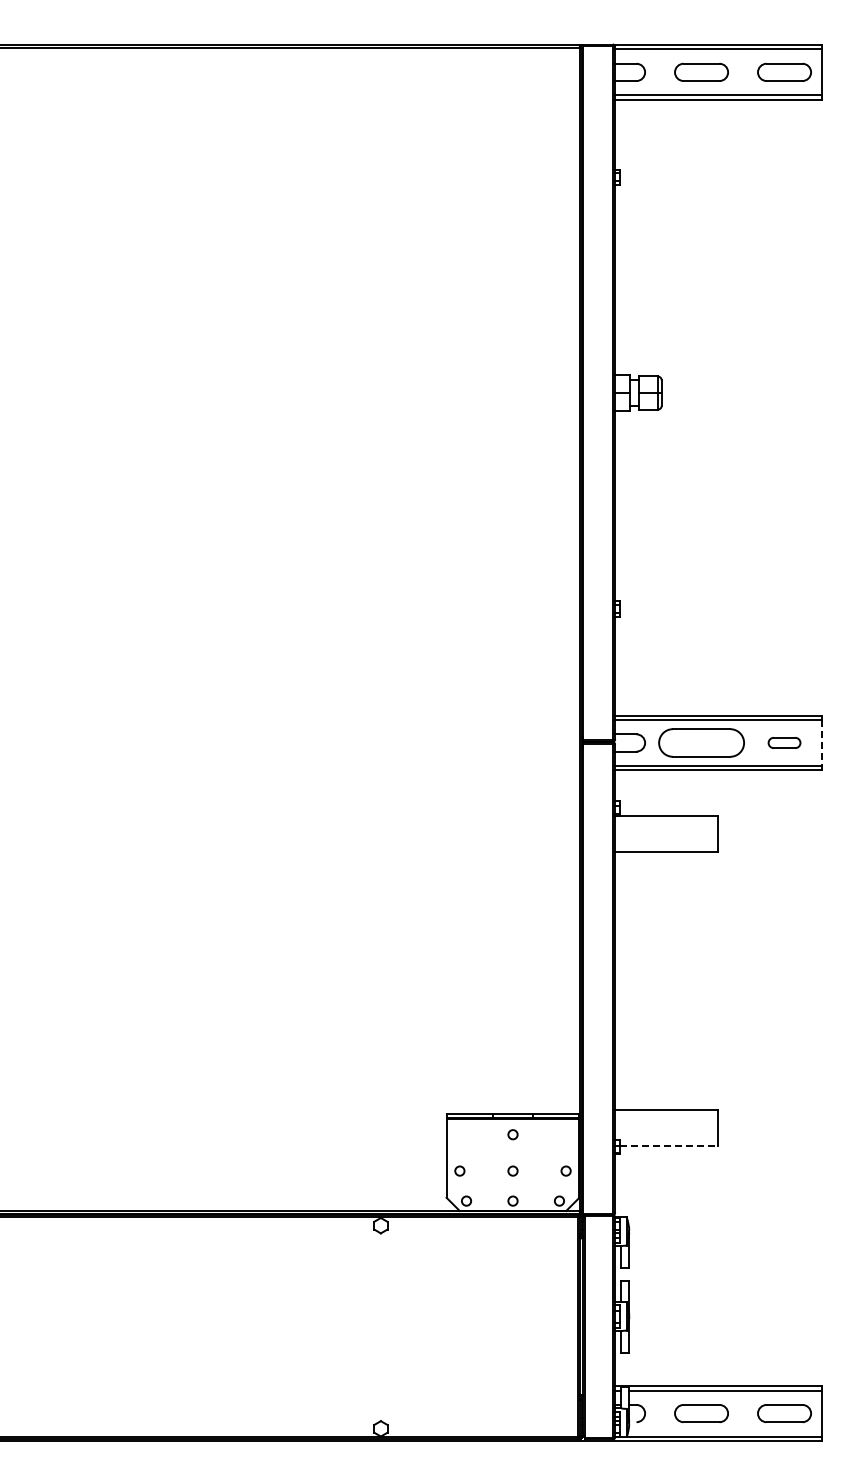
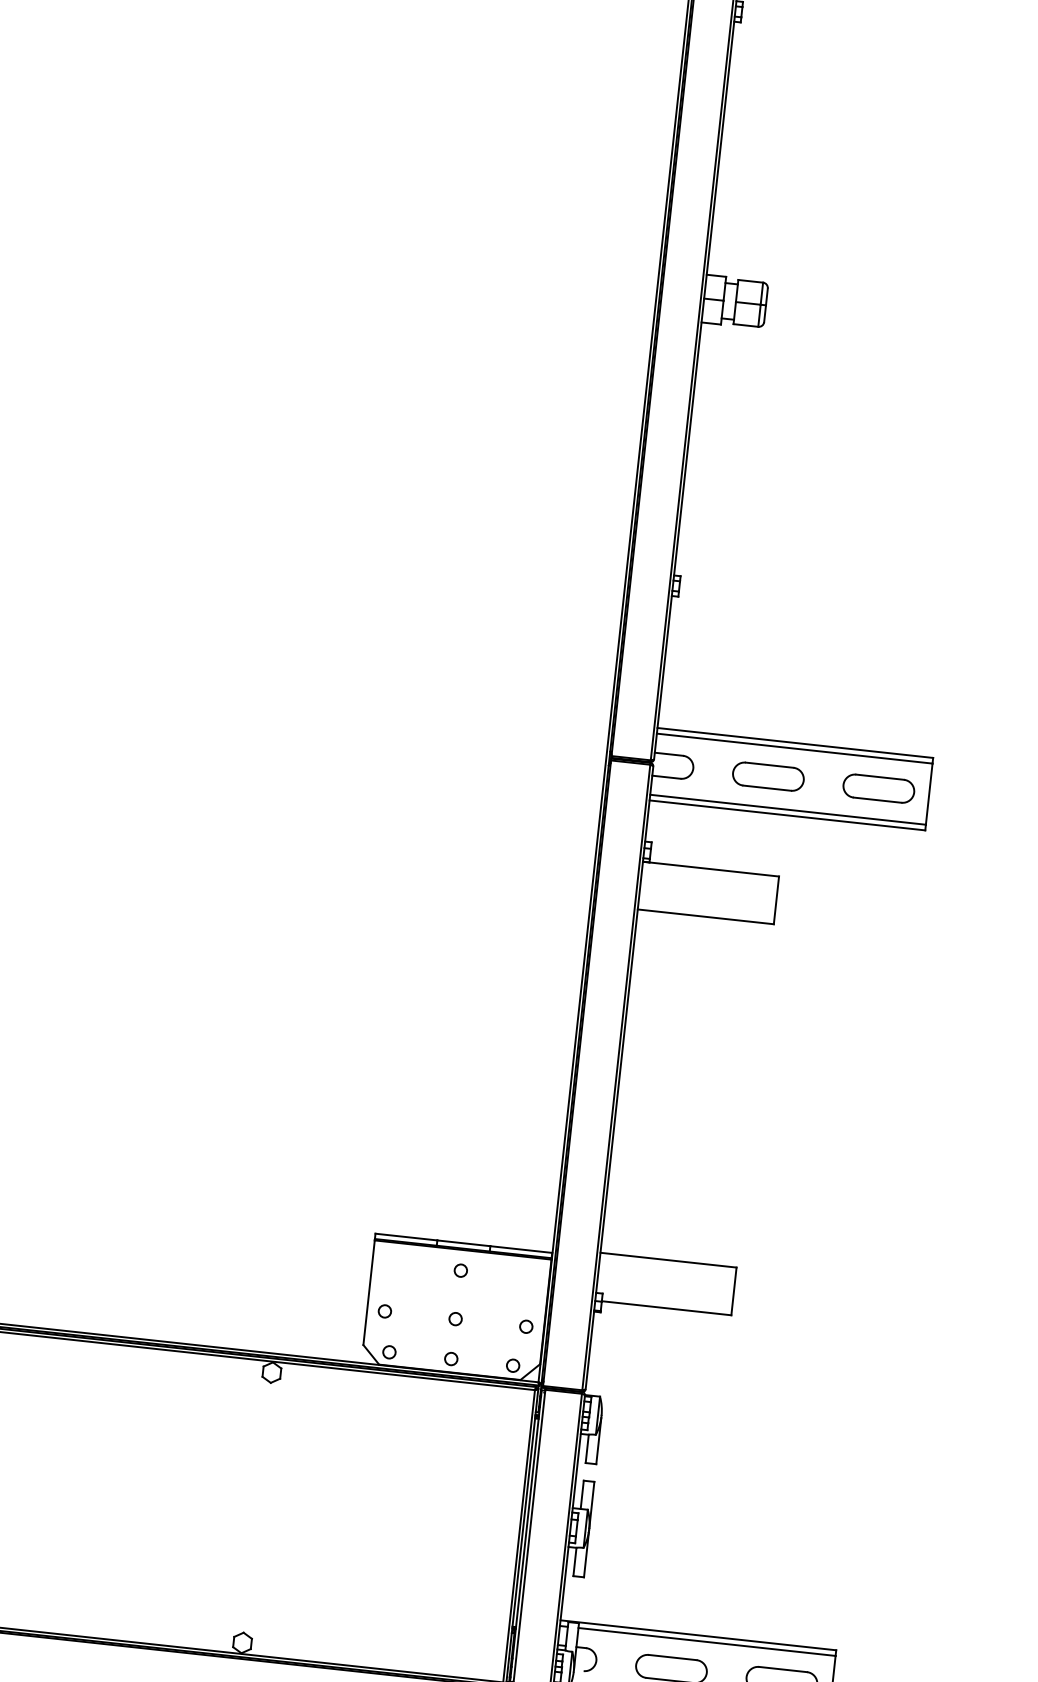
part: (701, 742) -> (768, 776), size x0.62
part: (784, 742) -> (878, 788), size x1.67
line: (822, 742) -> (929, 793), dashed -> solid
line: (668, 1146) -> (666, 1308), dashed -> solid

